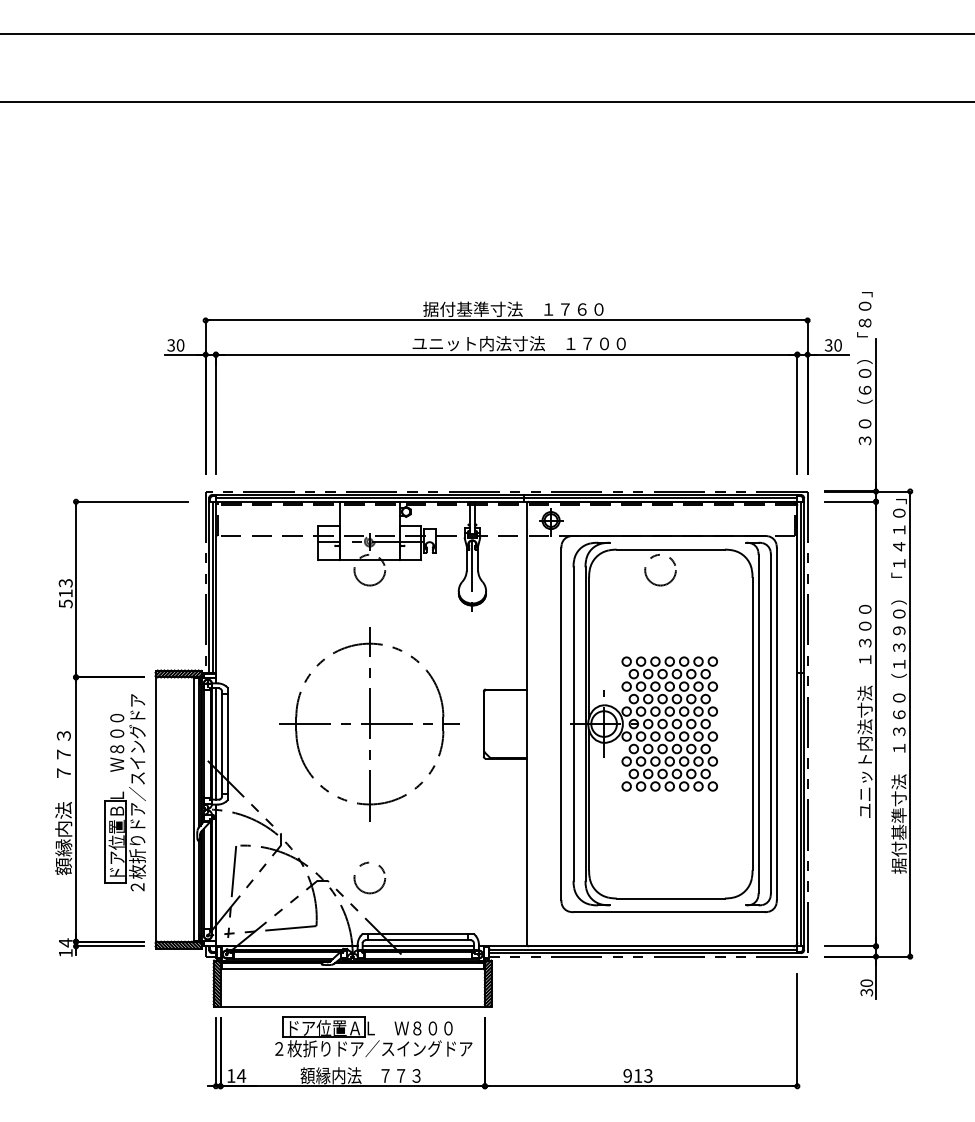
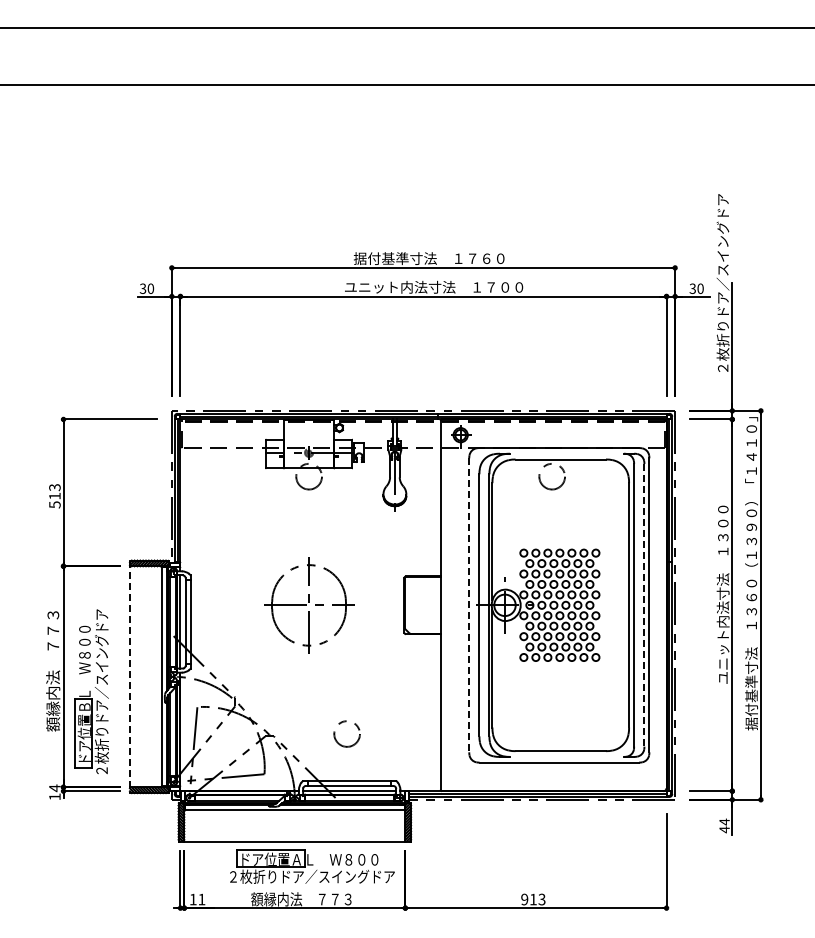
text: (864, 339) -> (722, 283), ３０（６０）「８０」 -> ２枚折りドア／スイングドア
part: (369, 724) -> (308, 605), size x0.6
line: (561, 724) -> (469, 605), solid -> dashed
line: (770, 724) -> (644, 605), solid -> dashed
part: (125, 792) -> (91, 691), moved
line: (154, 810) -> (129, 677), solid -> dashed
circle: (369, 877) -> (346, 733), moved
text: (866, 987) -> (724, 825), 30 -> 44
text: (241, 1075) -> (201, 899), 14 -> 11

